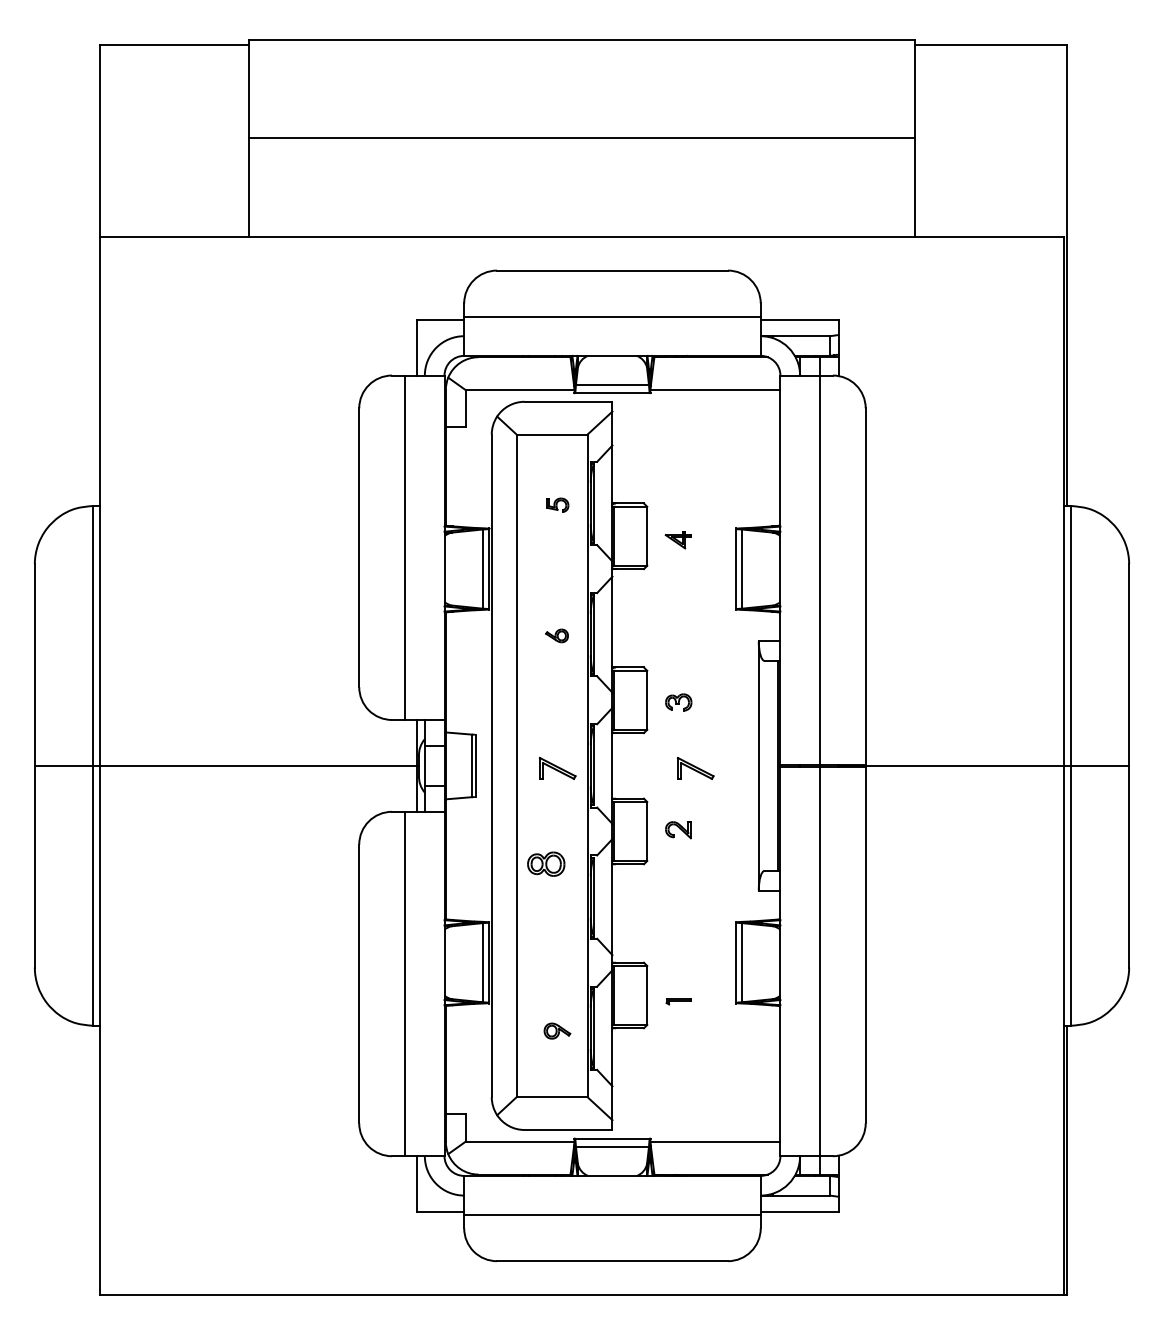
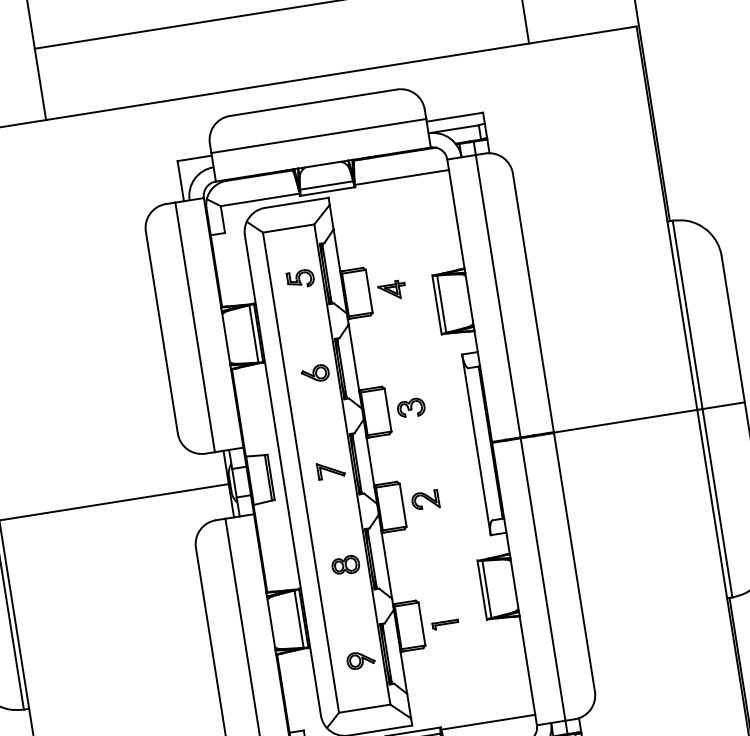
part: (557, 505) -> (300, 279), size x1.67
part: (677, 539) -> (391, 290), size x1.43
part: (556, 635) -> (314, 373), size x1.67
part: (678, 702) -> (410, 408), size x1.43
part: (695, 767) -> (430, 453), removed
part: (678, 829) -> (425, 500), size x1.43
part: (546, 863) -> (345, 564), moved
part: (678, 1001) -> (445, 624), size x1.43
part: (557, 1030) -> (360, 659), size x1.43

